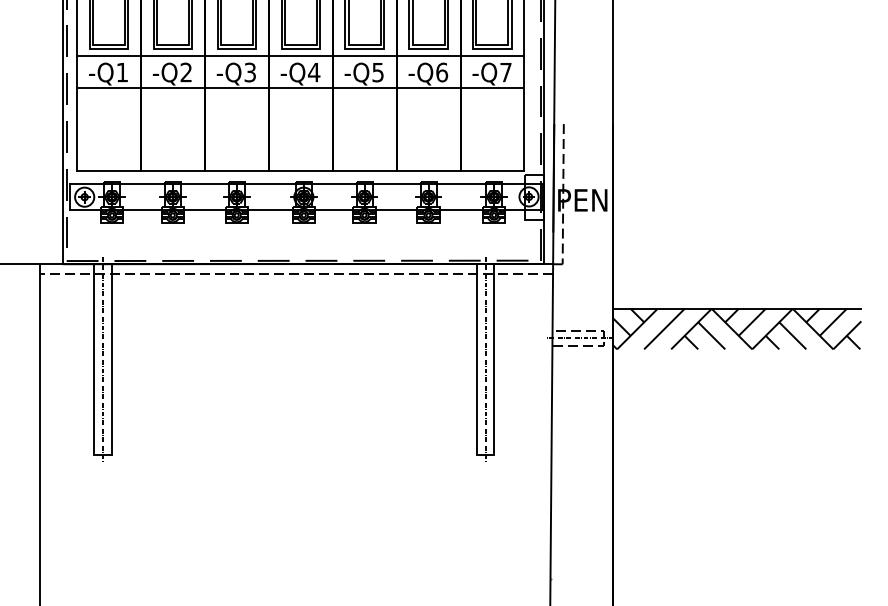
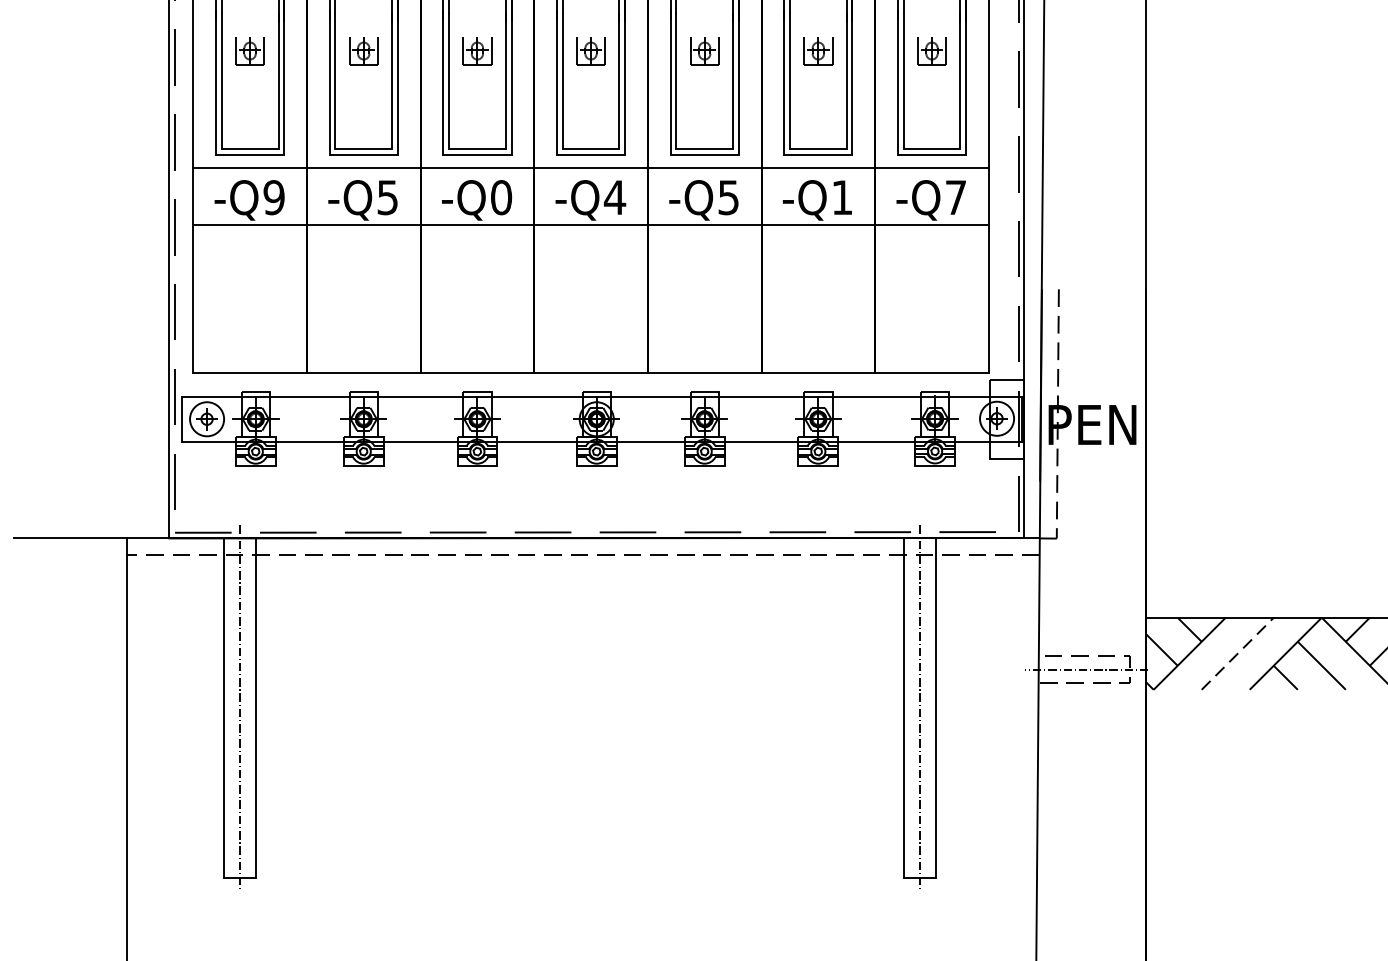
text: (122, 72) -> (274, 197), -Q1 -> -Q9
text: (185, 72) -> (386, 197), -Q2 -> -Q5
text: (250, 72) -> (501, 197), -Q3 -> -Q0
text: (442, 72) -> (843, 197), -Q6 -> -Q1
line: (664, 329) -> (1237, 654), solid -> dashed

